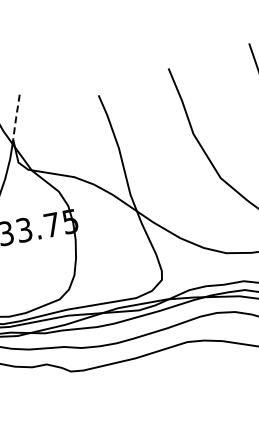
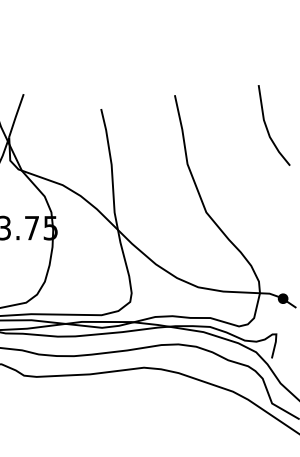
line: (16, 118) -> (16, 116), dashed -> solid

